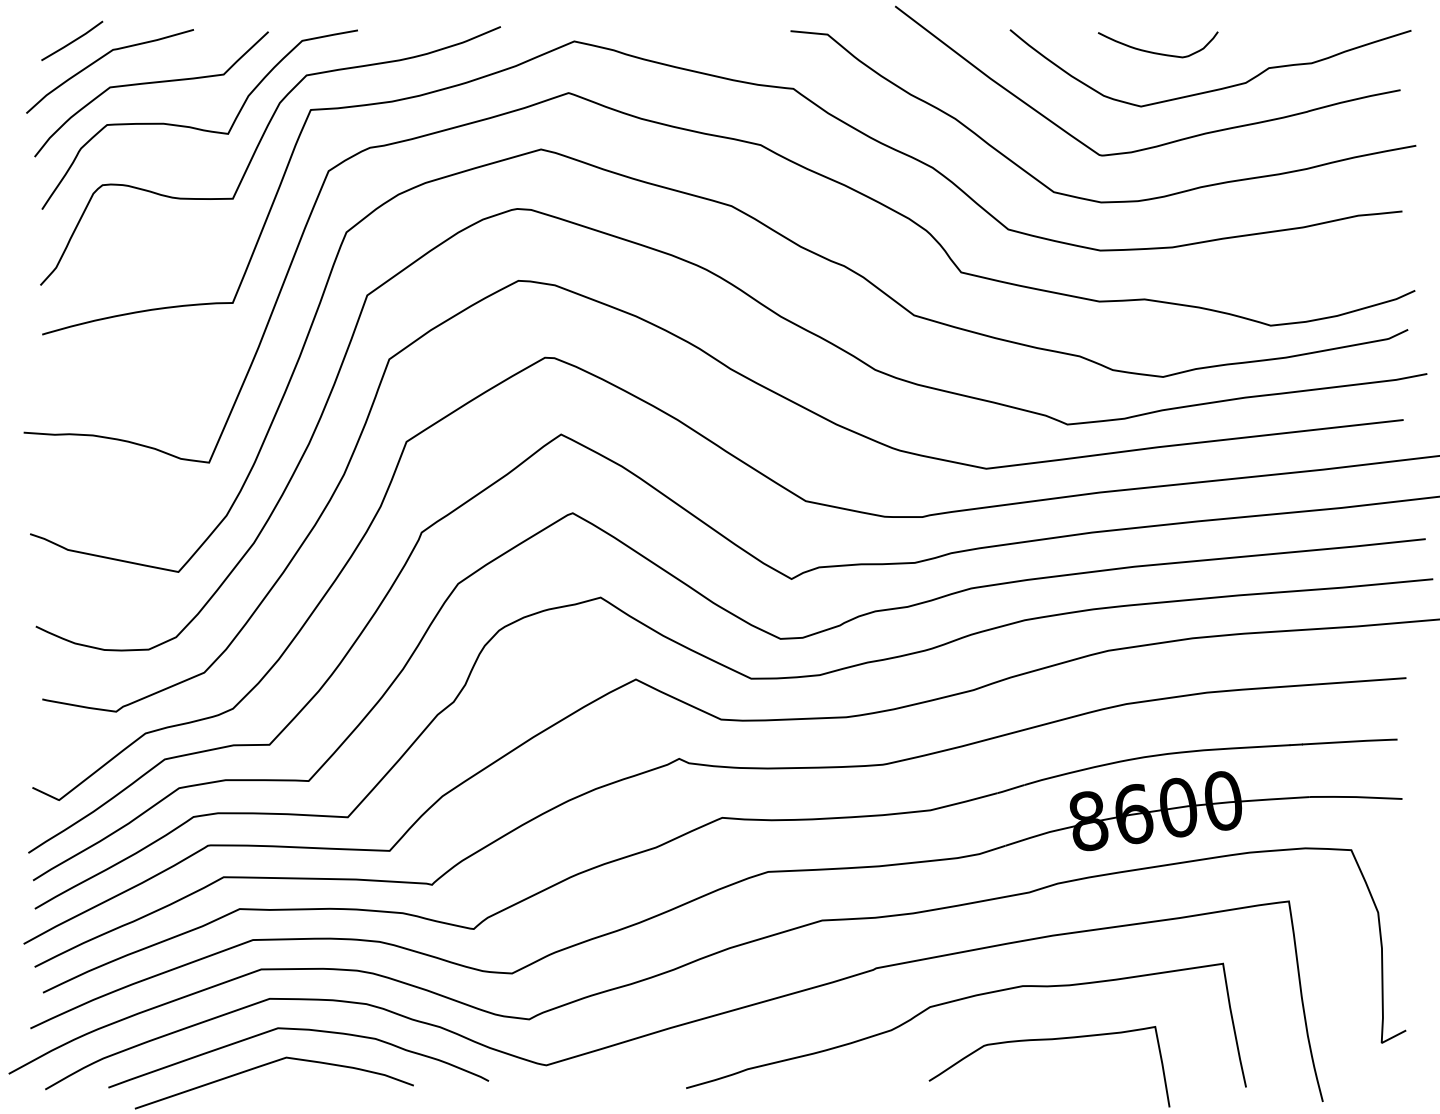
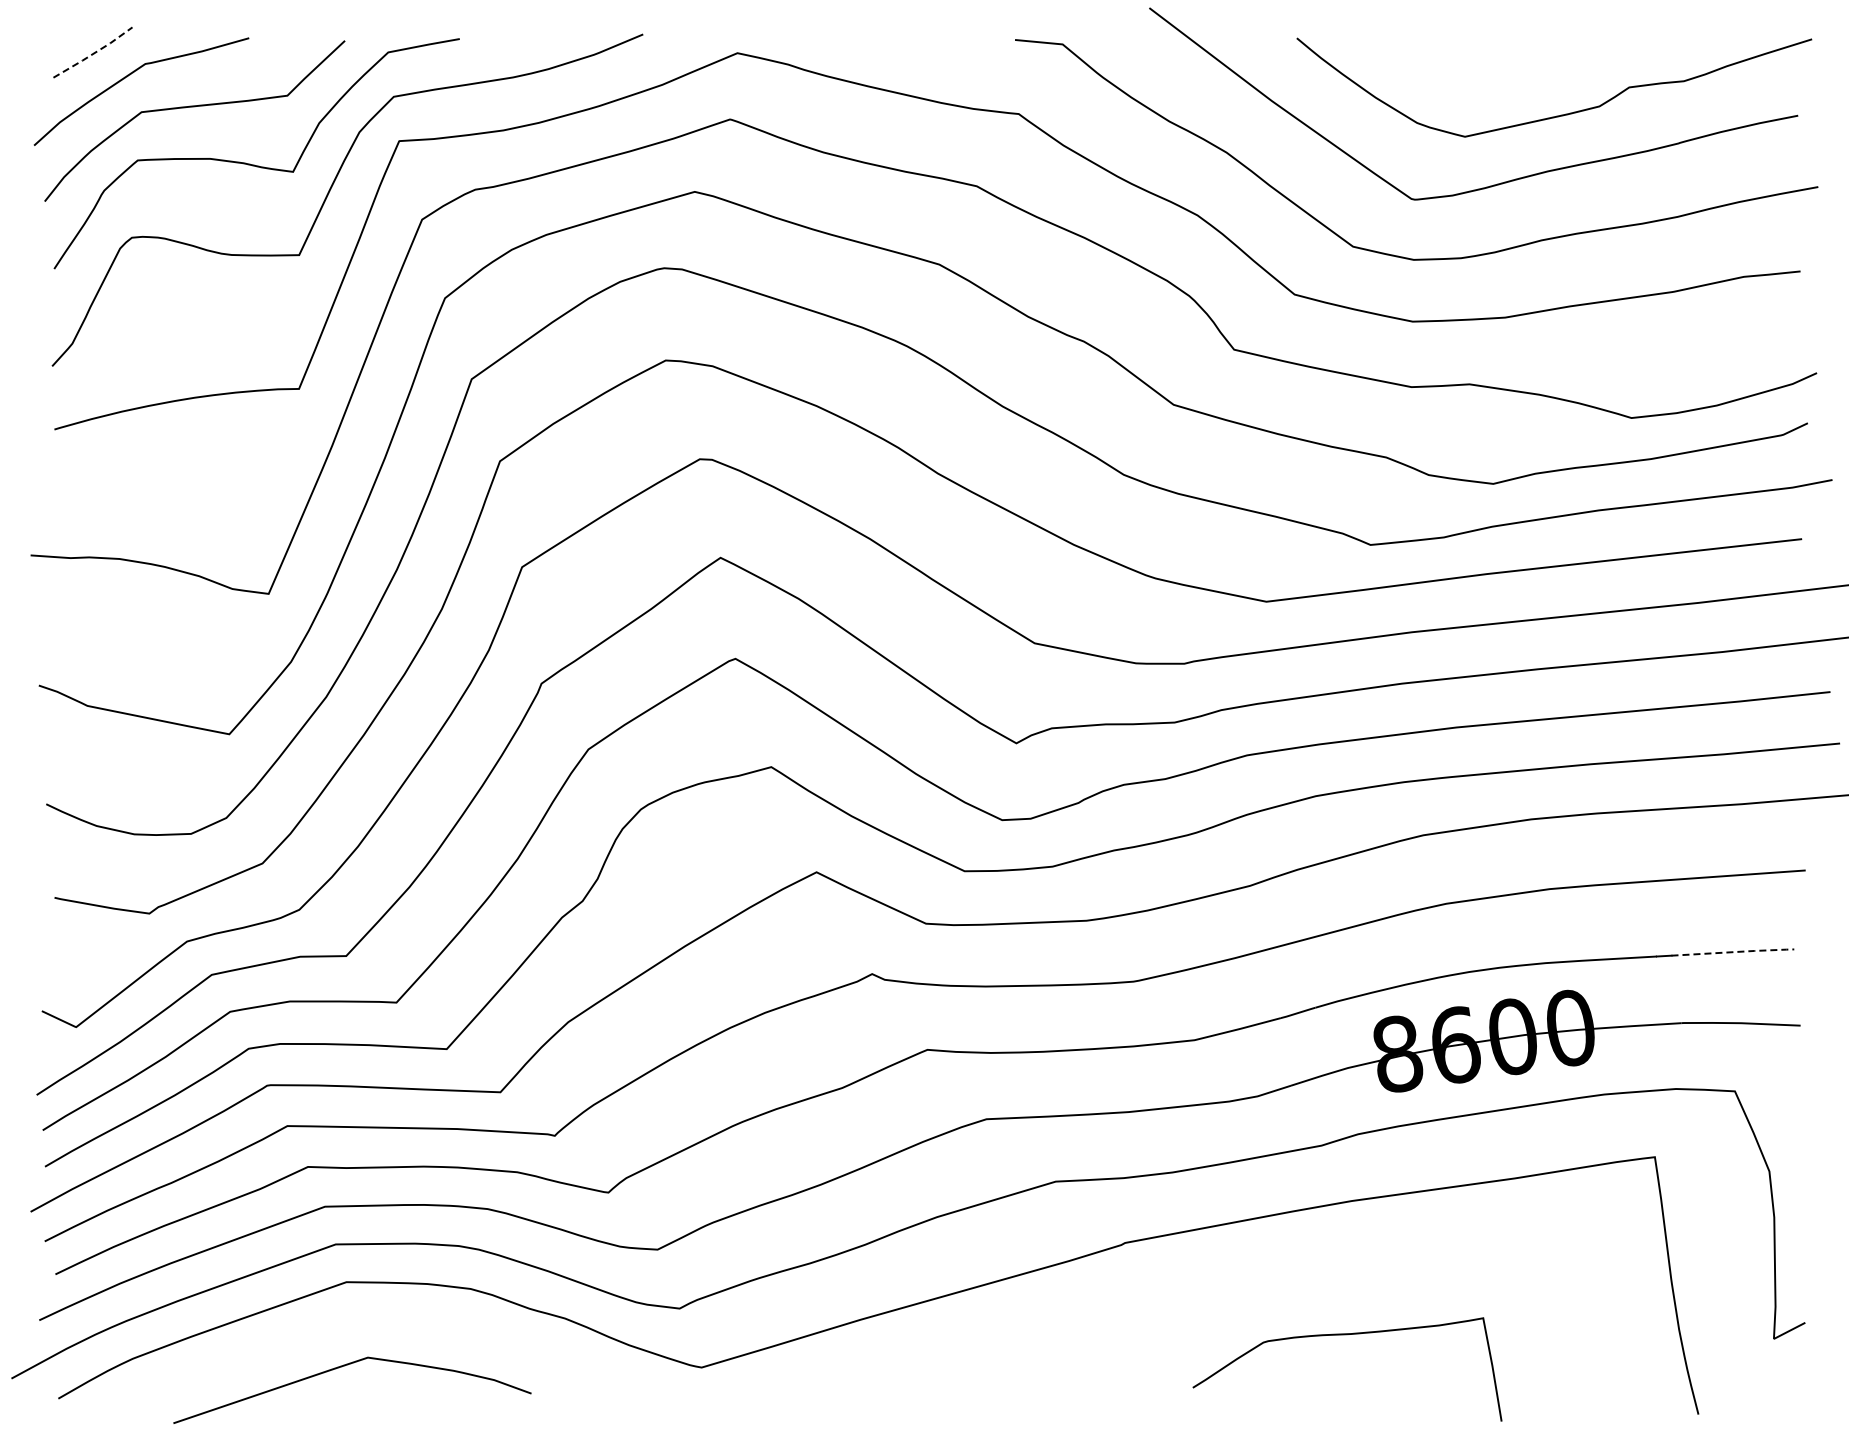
line: (73, 41) -> (94, 53), solid -> dashed
curve: (1157, 52) -> (1485, 67), removed
line: (1350, 742) -> (1734, 952), solid -> dashed
curve: (959, 1000) -> (1231, 1284), removed
curve: (298, 1030) -> (383, 1322), removed

